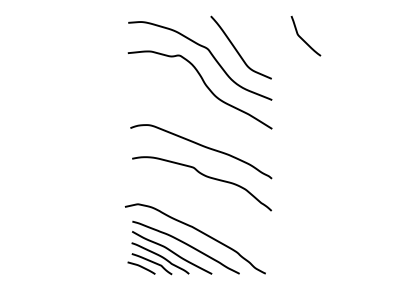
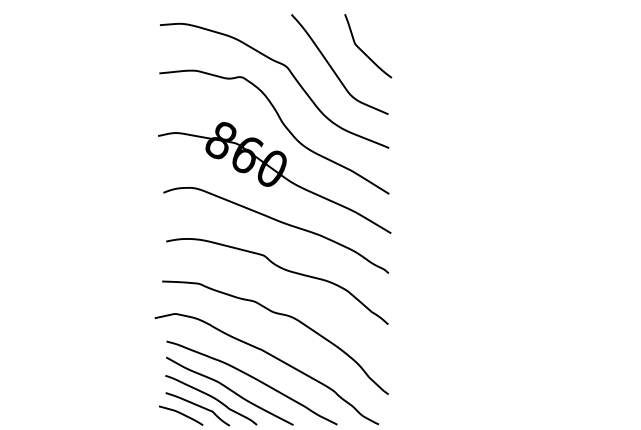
curve: (302, 38) -> (362, 50), moved
part: (200, 118) -> (275, 177), added
curve: (203, 205) -> (279, 315), added

